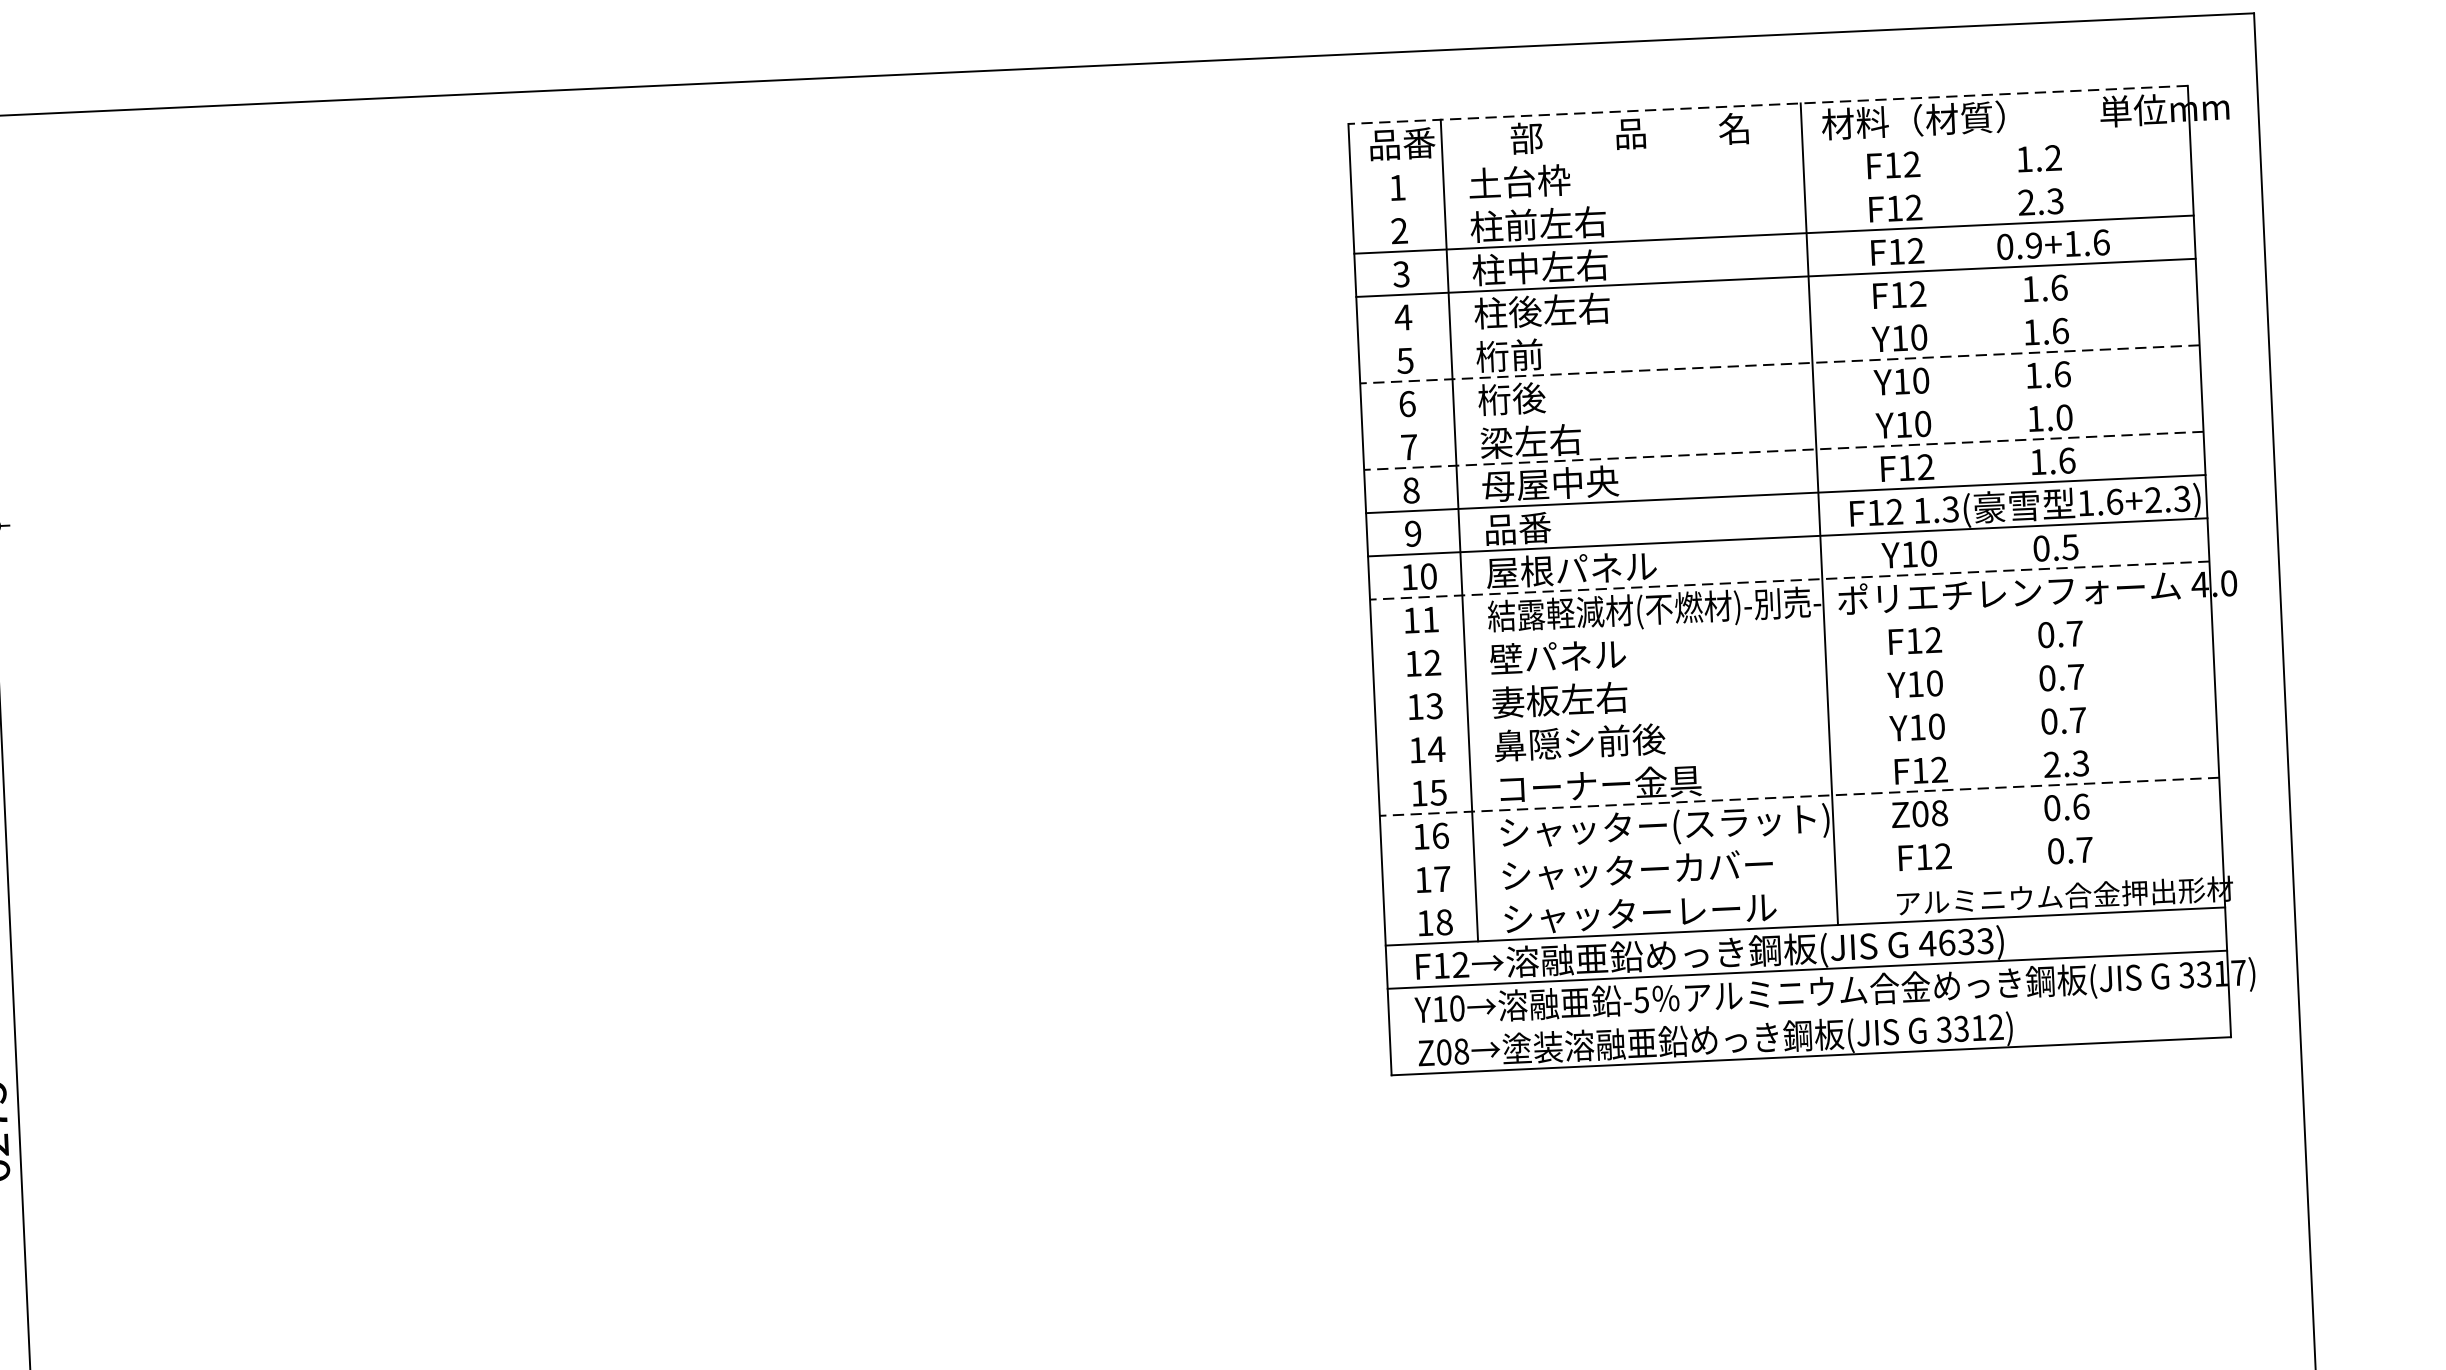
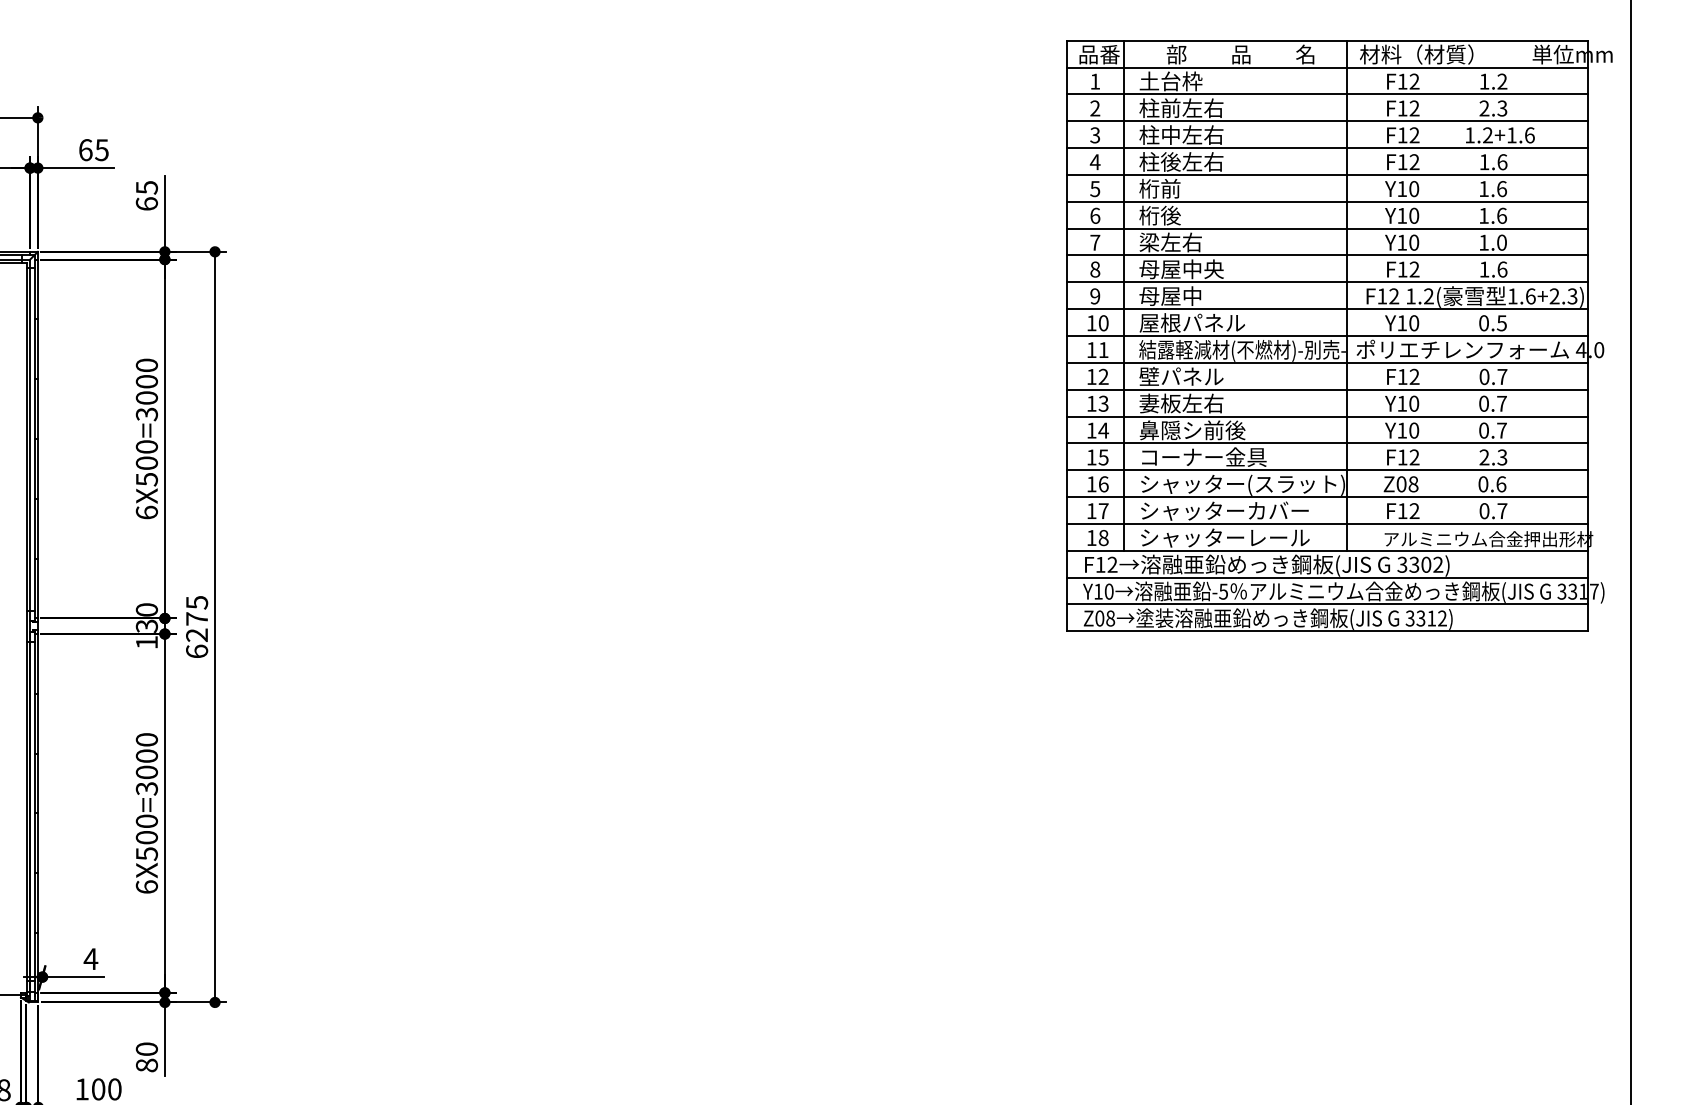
line: (1768, 104) -> (1327, 40), dashed -> solid
line: (1769, 148) -> (1326, 67), added
line: (1770, 191) -> (1326, 94), added
text: (2018, 246) -> (1478, 135), 0.9+1.6 -> 1.2+1.6
line: (1776, 320) -> (1326, 174), added
line: (1780, 363) -> (1327, 201), dashed -> solid
line: (1780, 407) -> (1326, 228), added
line: (1784, 450) -> (1327, 255), dashed -> solid
text: (1950, 509) -> (1428, 296), 1.3( -> 1.2(
text: (1534, 526) -> (1170, 295), 品番 -> 母屋中
line: (1790, 579) -> (1327, 335), dashed -> solid
line: (1790, 623) -> (1326, 362), added
line: (1792, 666) -> (1326, 389), added
line: (1794, 710) -> (1326, 416), added
line: (1796, 753) -> (1326, 443), added
line: (1800, 797) -> (1327, 470), dashed -> solid
line: (1800, 840) -> (1326, 497), added
line: (1802, 882) -> (1326, 523), added
text: (1956, 941) -> (1420, 564), 4633) -> 3302)
line: (1808, 1013) -> (1326, 604), added

